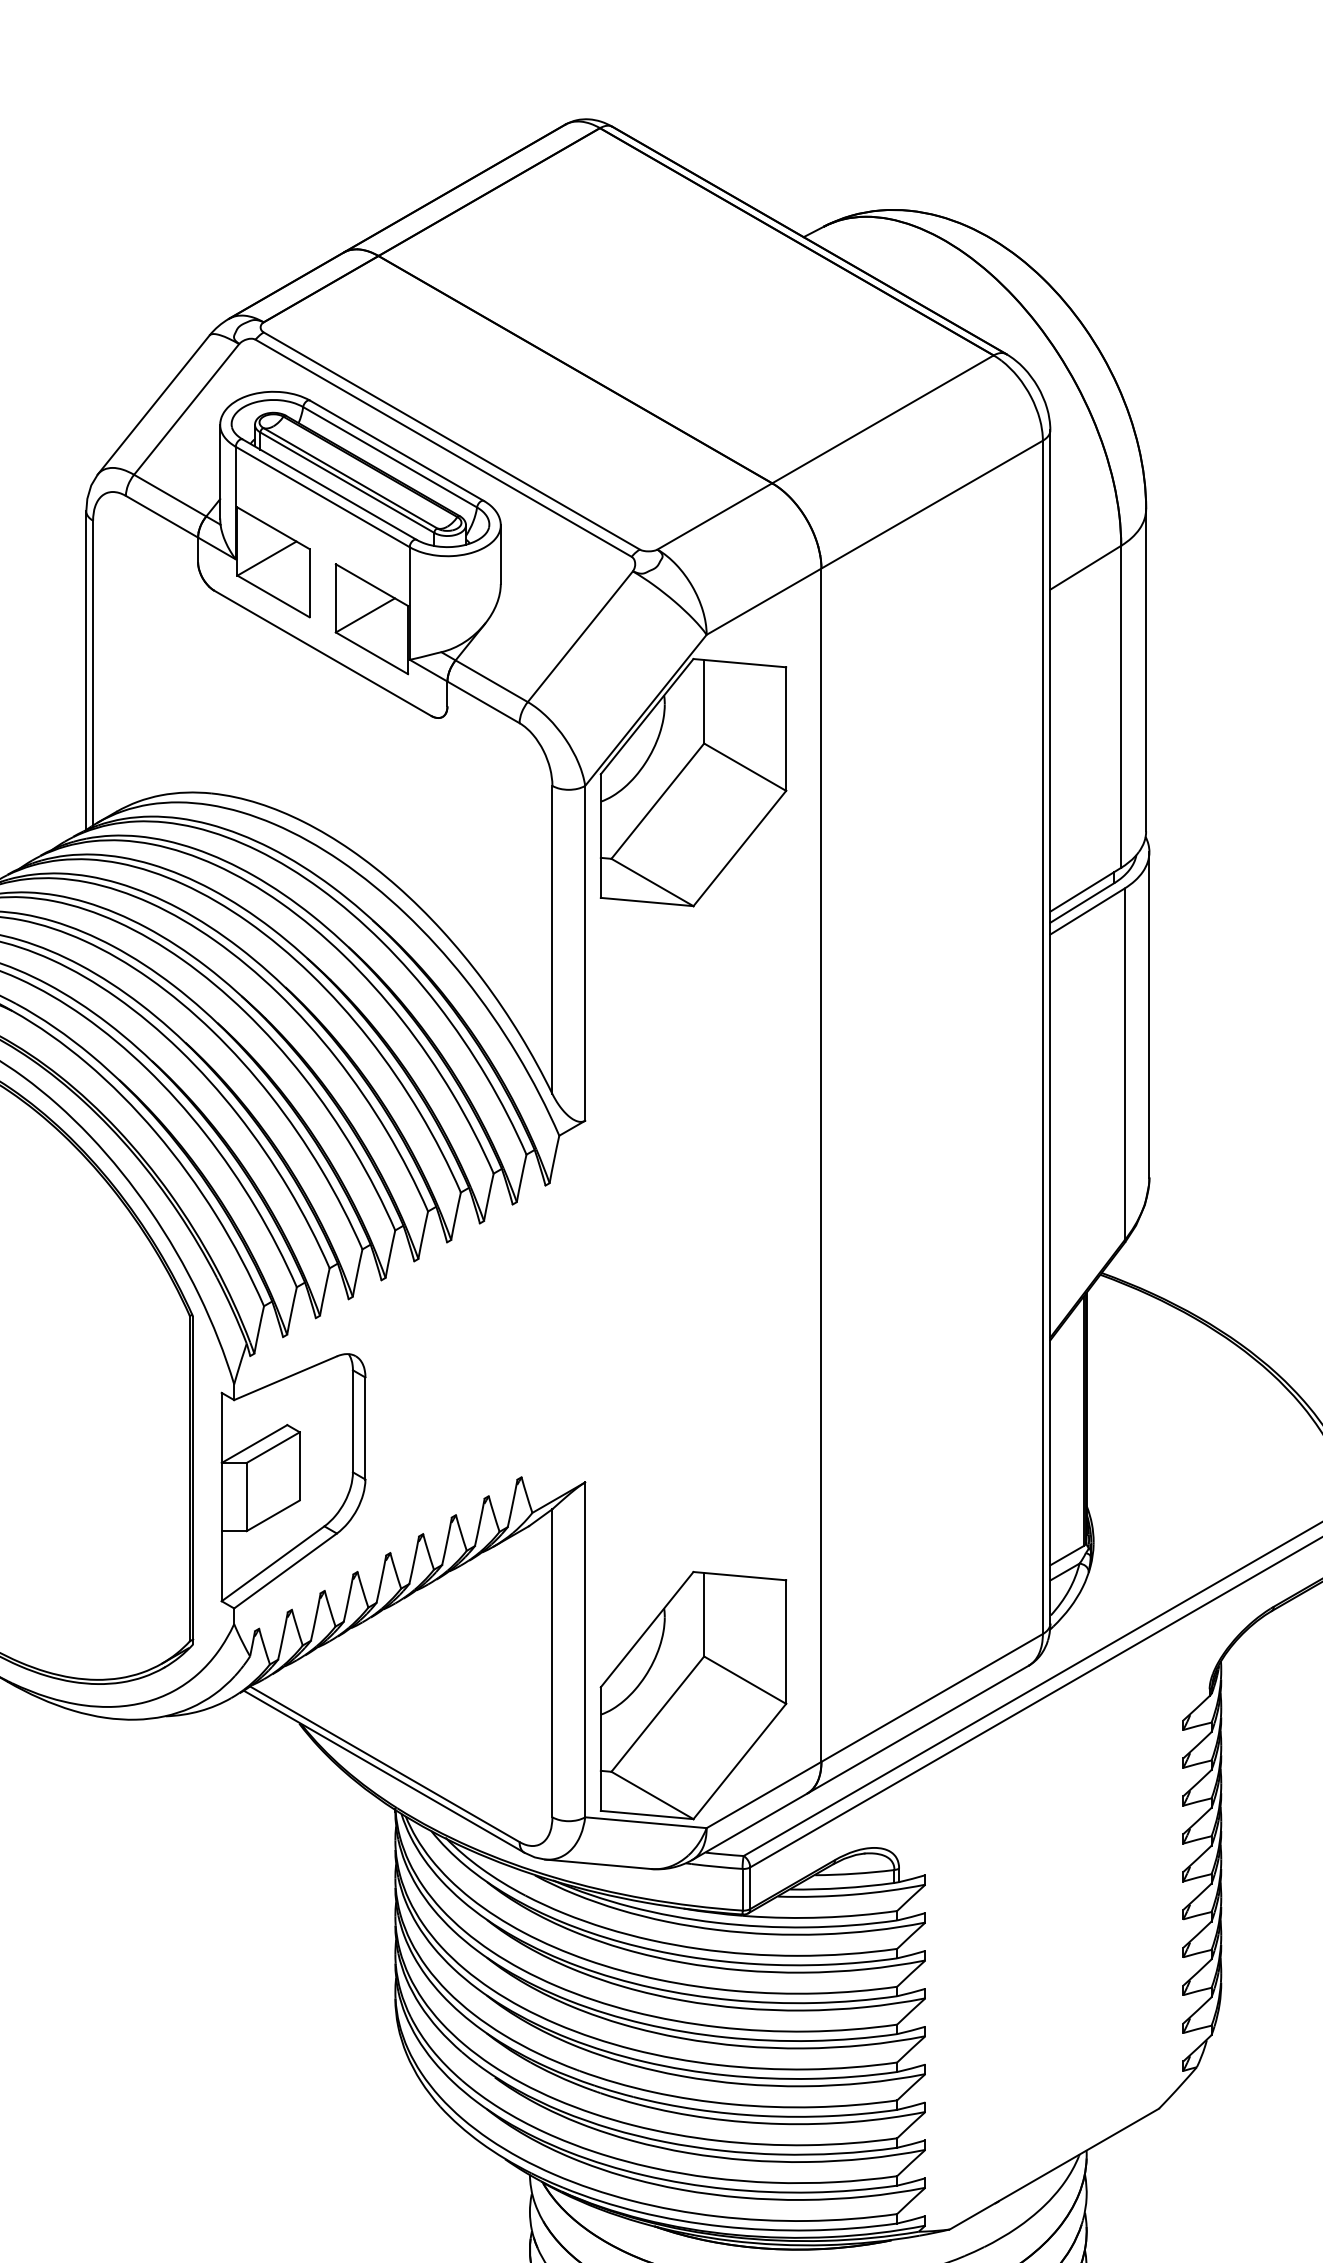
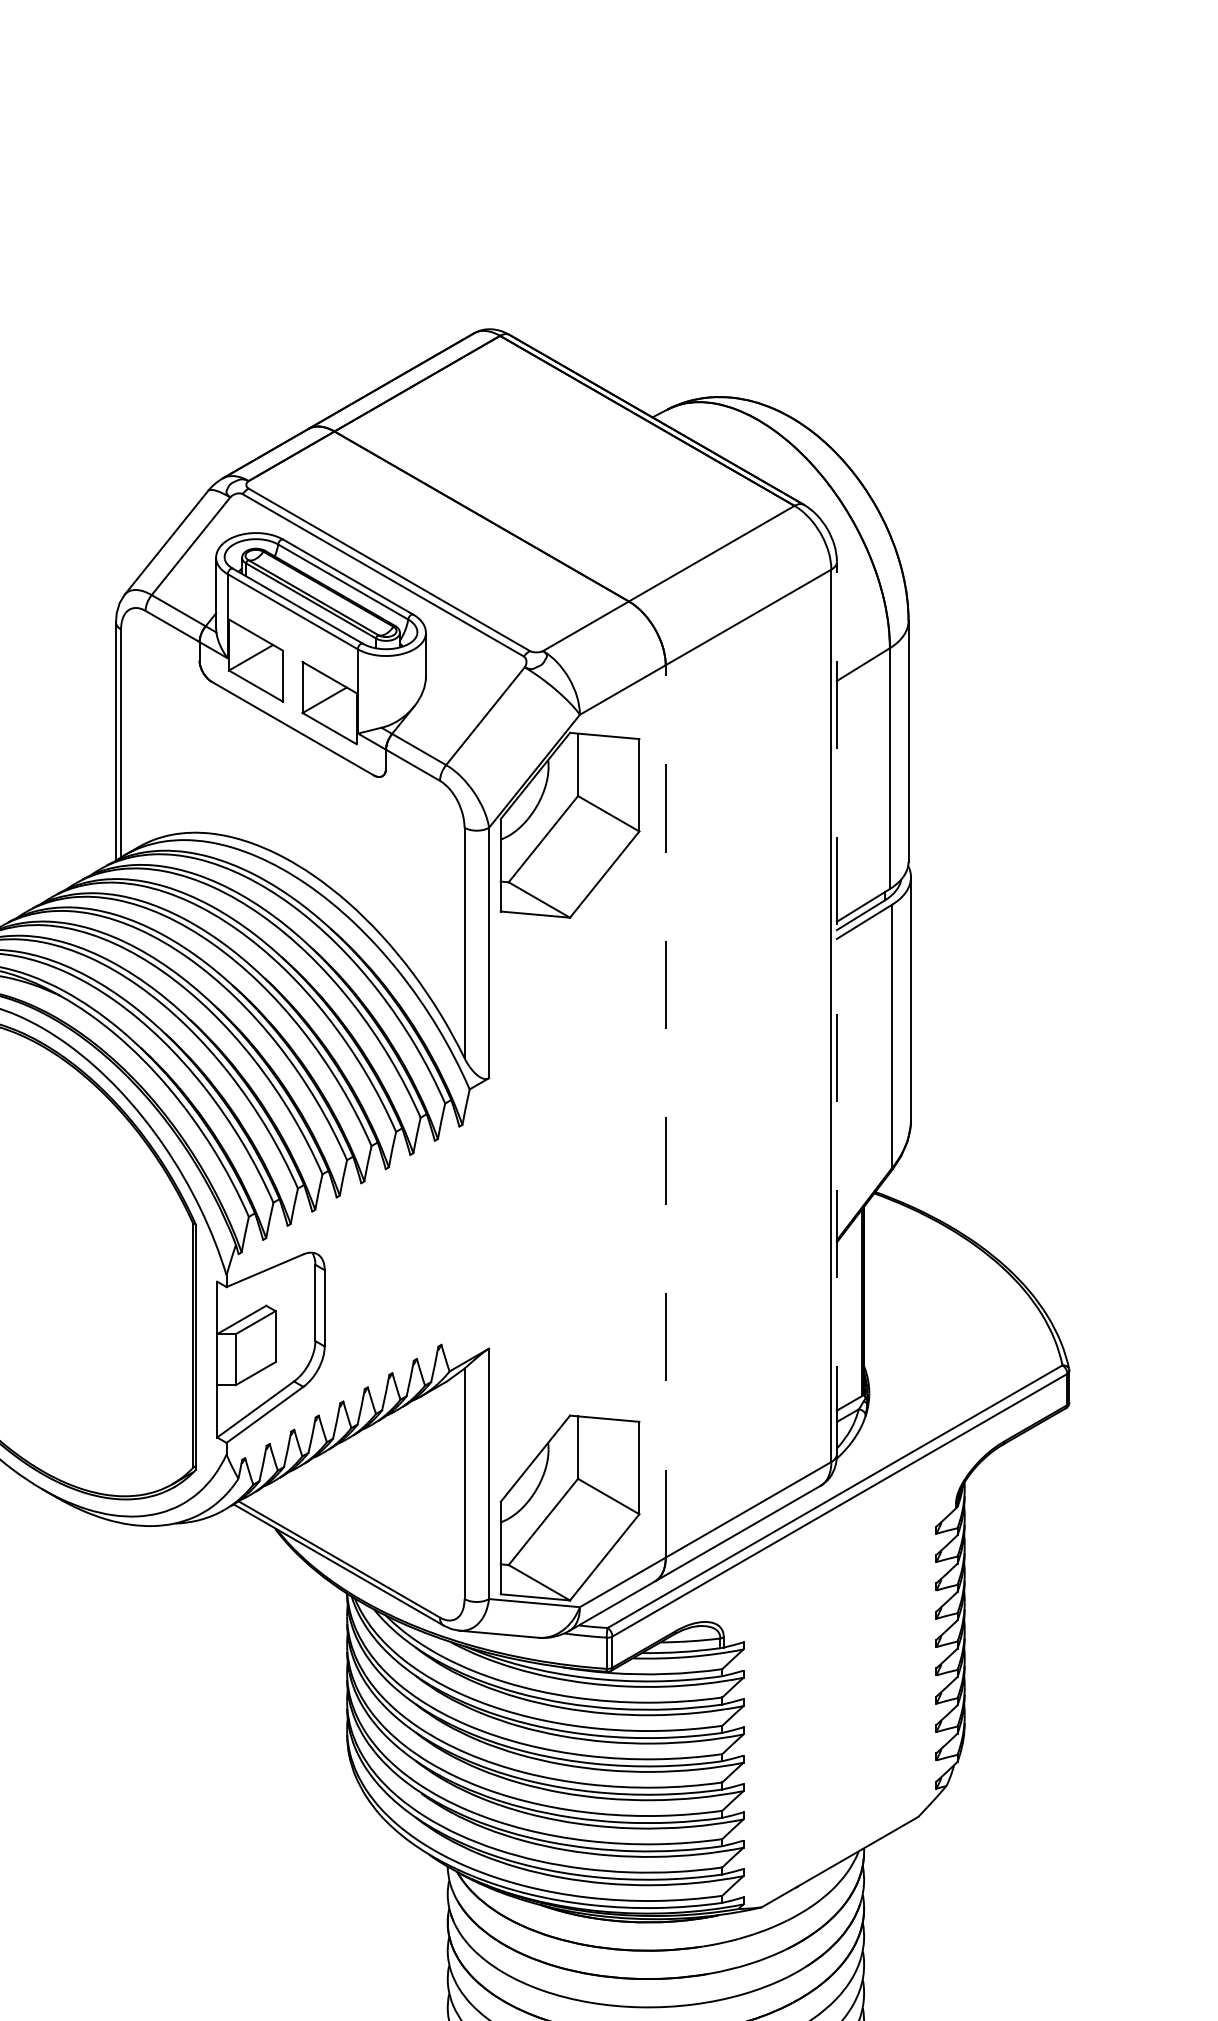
line: (1049, 1026) -> (836, 1007), solid -> dashed
line: (821, 1163) -> (665, 1110), solid -> dashed

